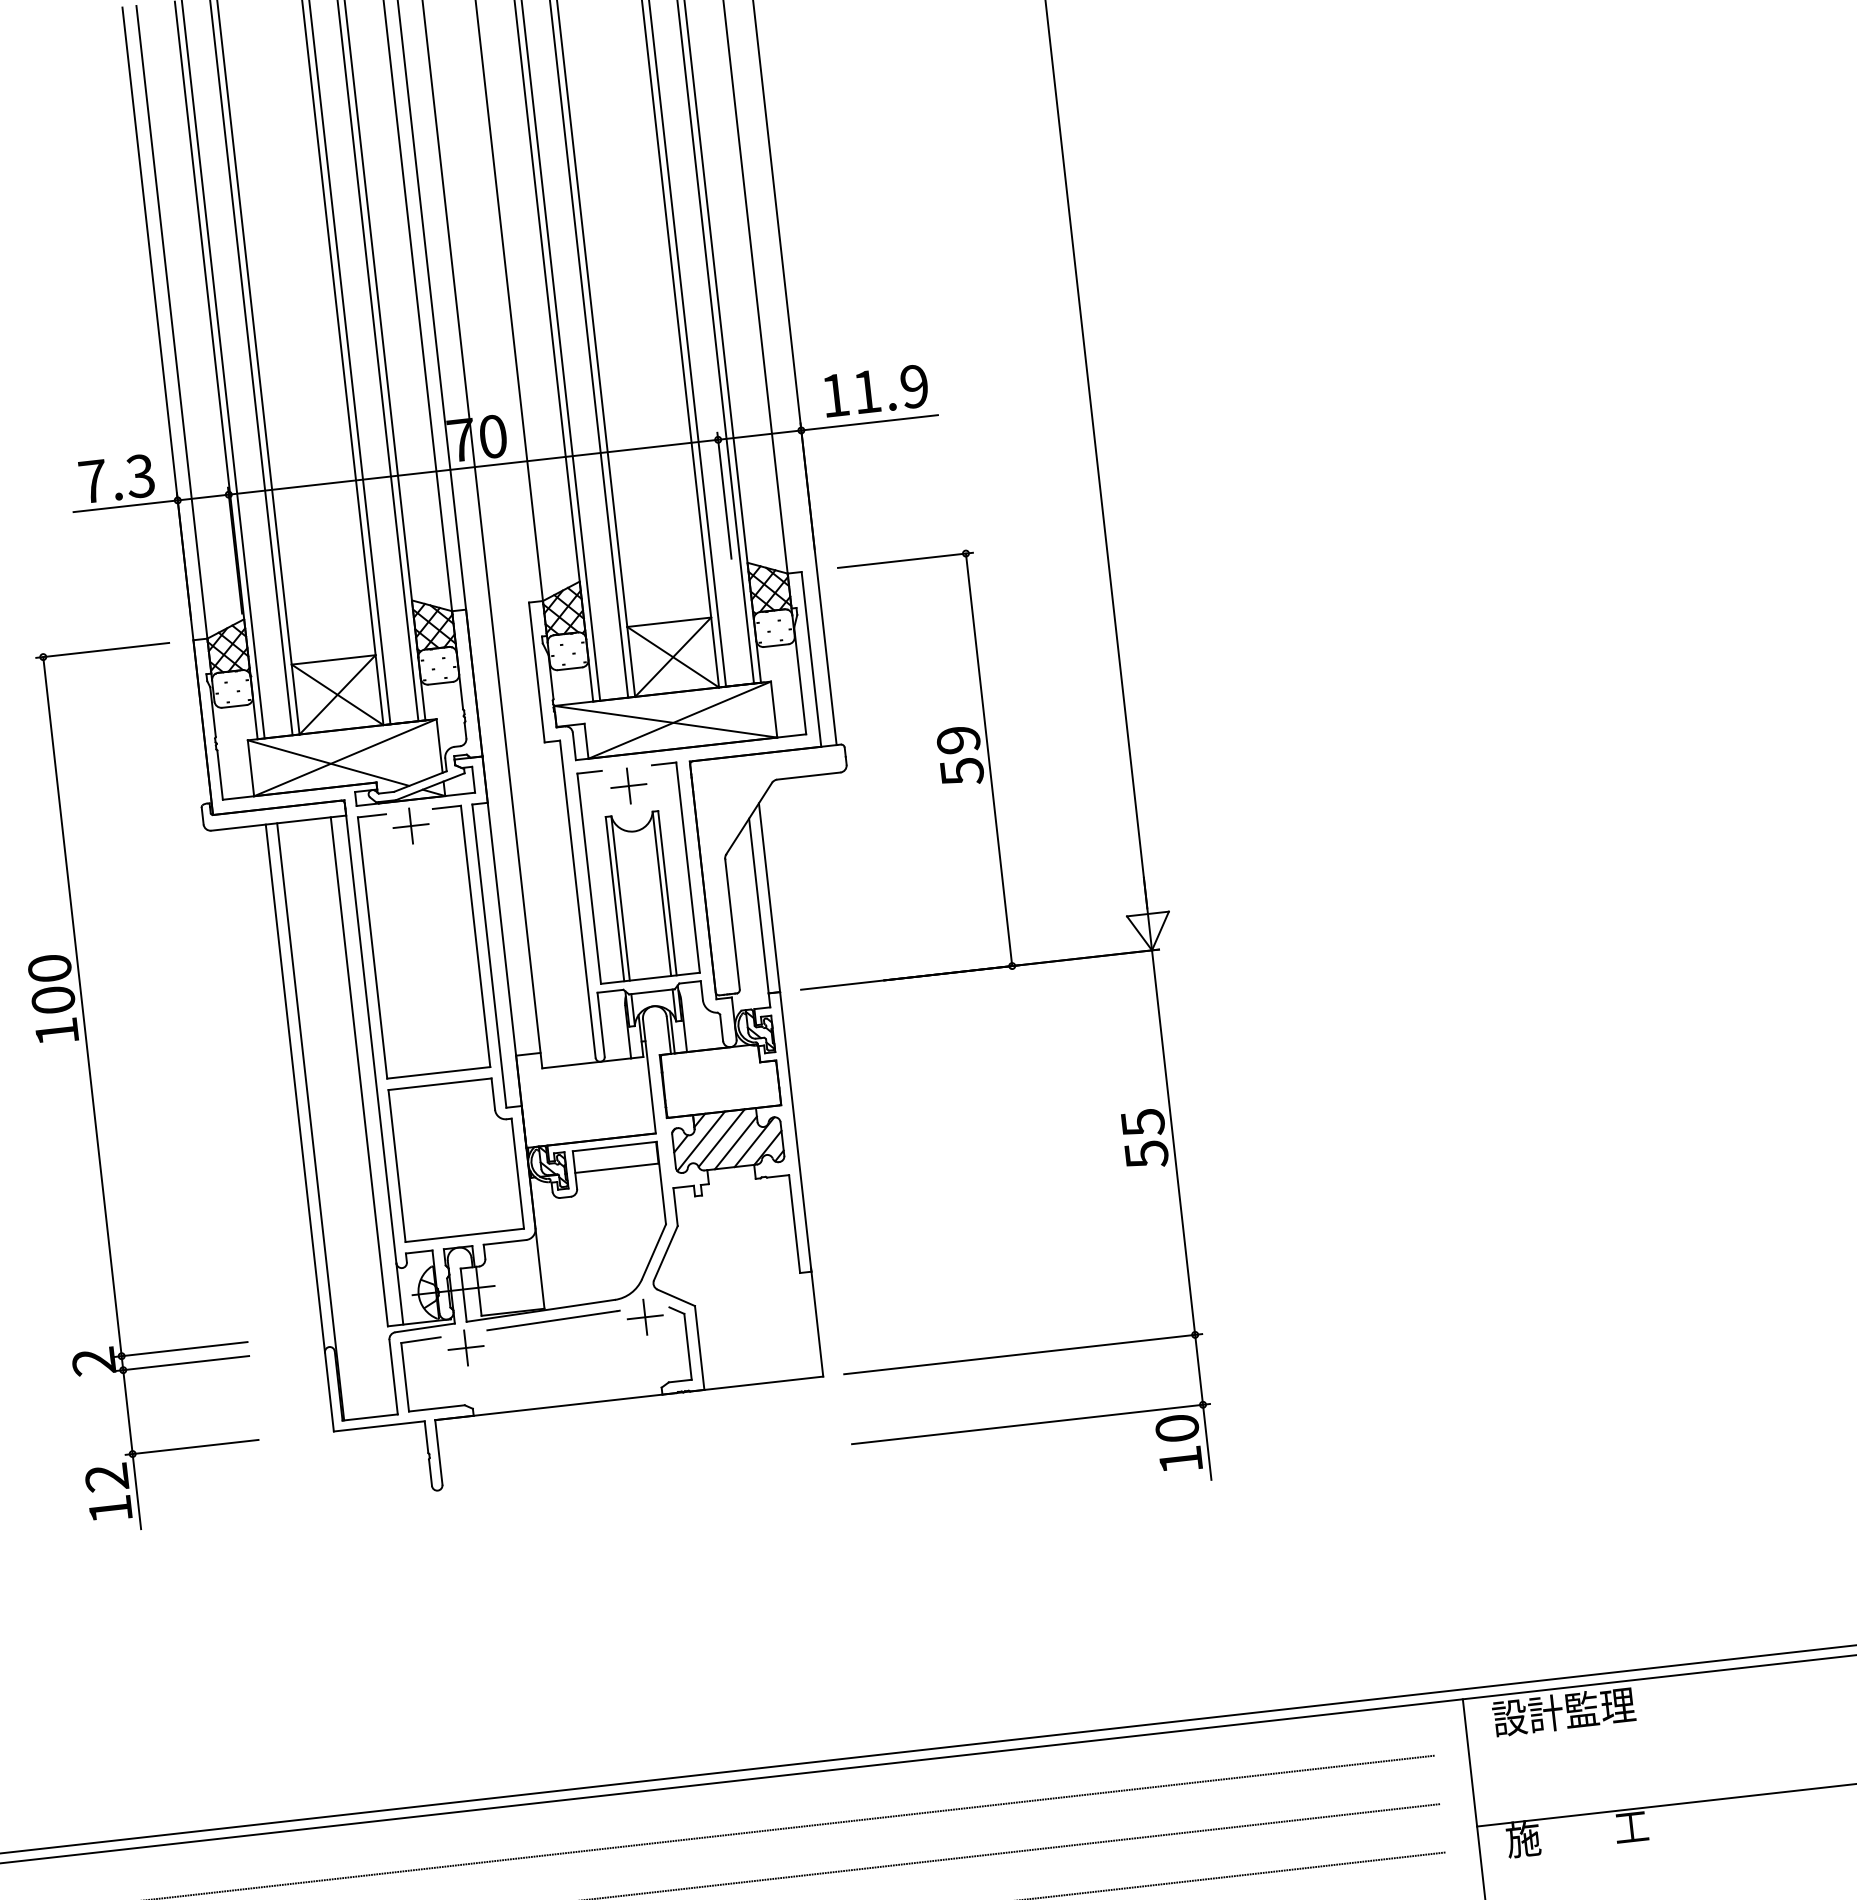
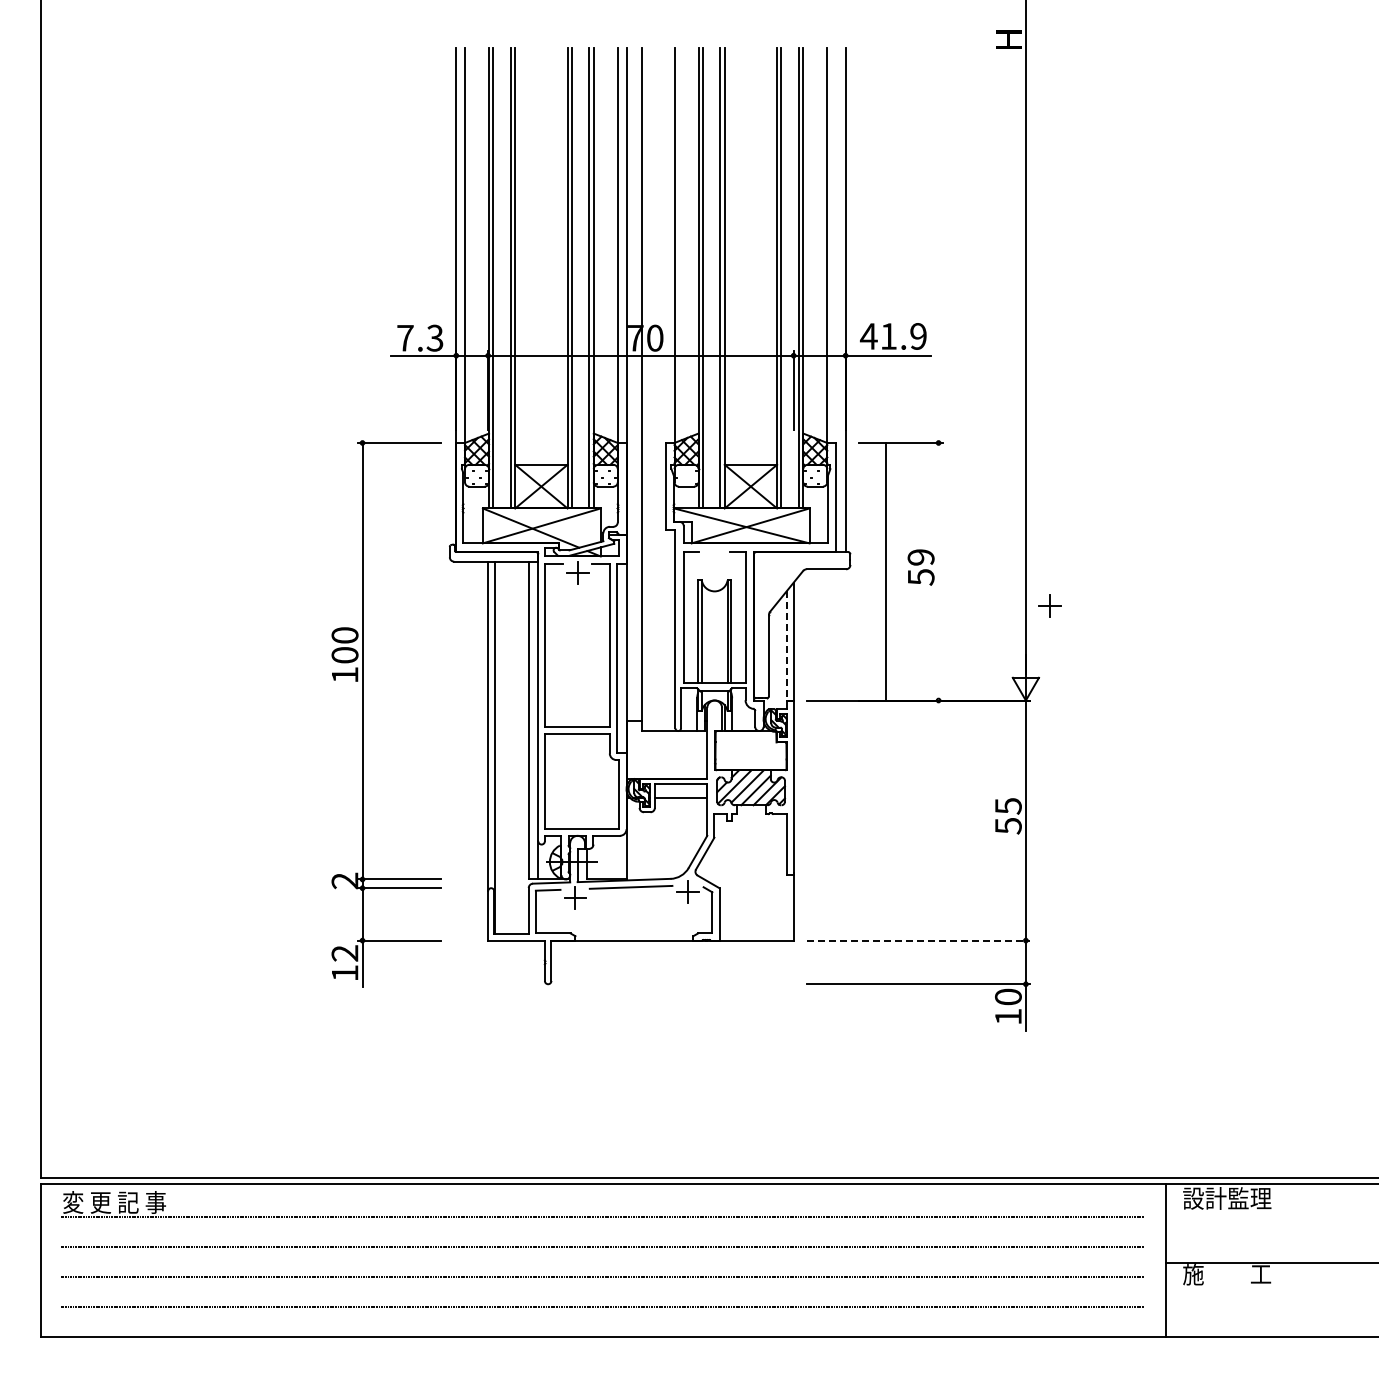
text: (834, 395) -> (868, 336), 11.9 -> 41.9
line: (988, 759) -> (885, 571), moved
part: (628, 785) -> (1049, 605), moved
line: (758, 905) -> (786, 645), solid -> dashed
line: (1023, 1354) -> (918, 940), solid -> dashed

